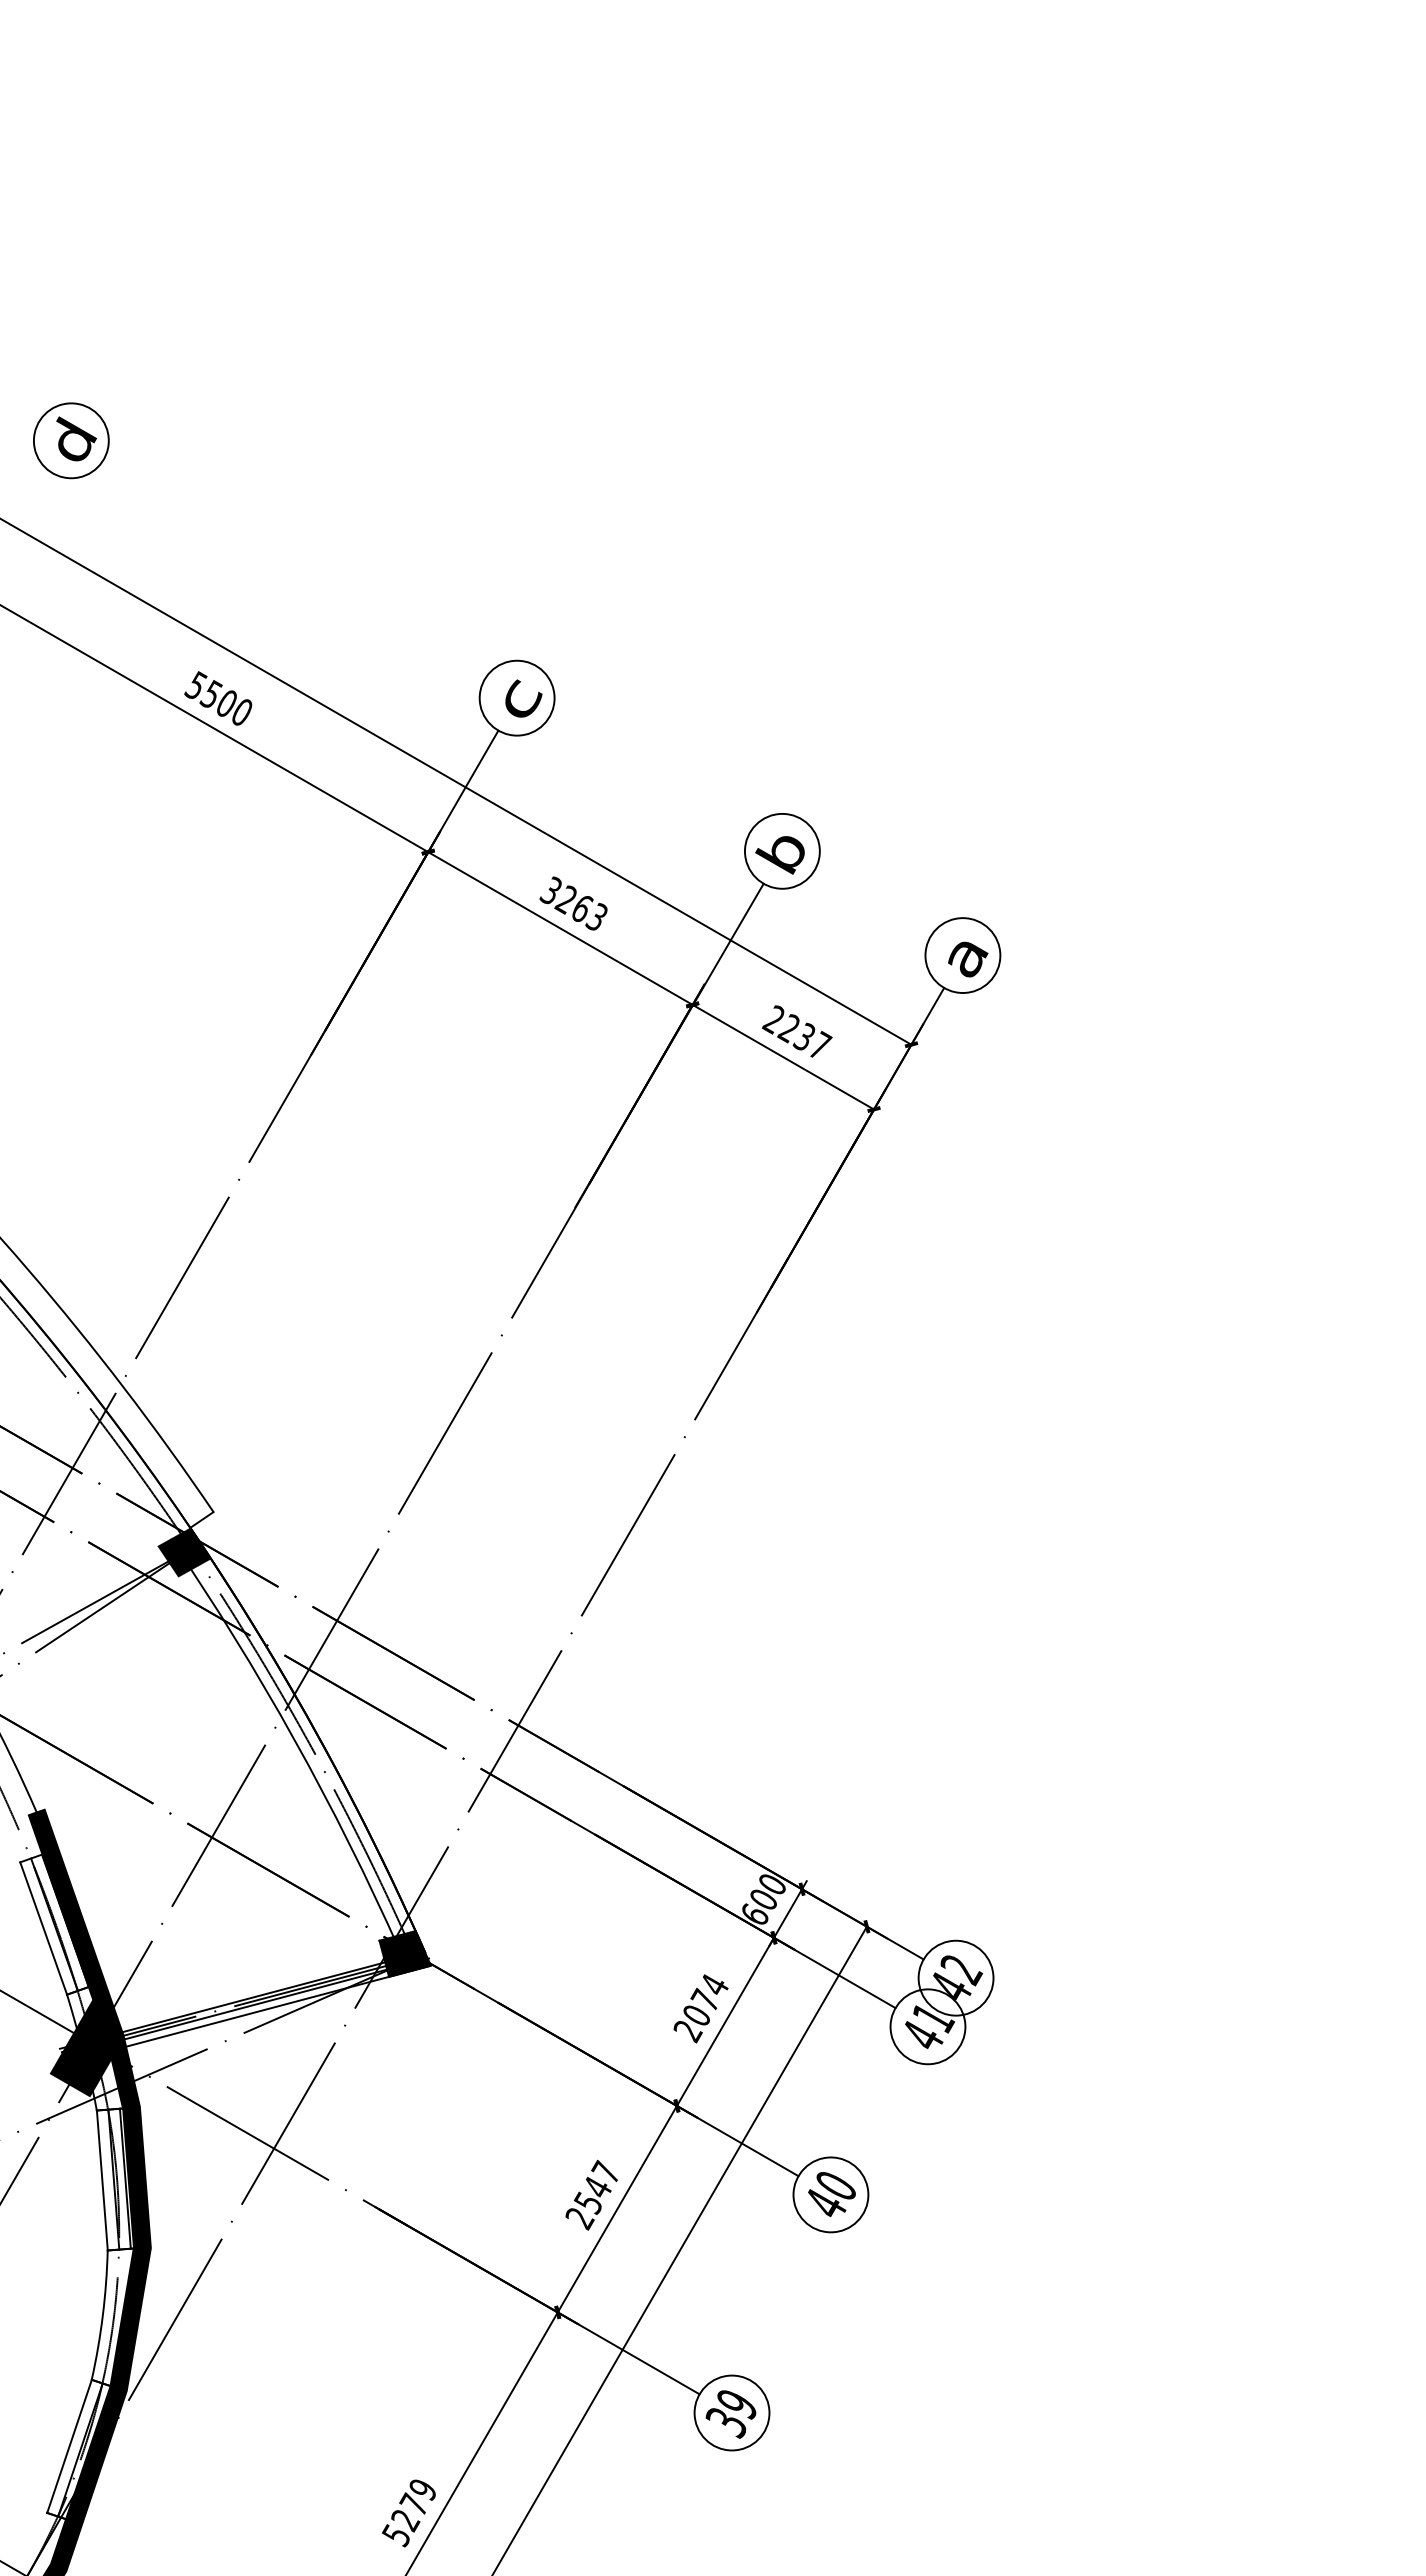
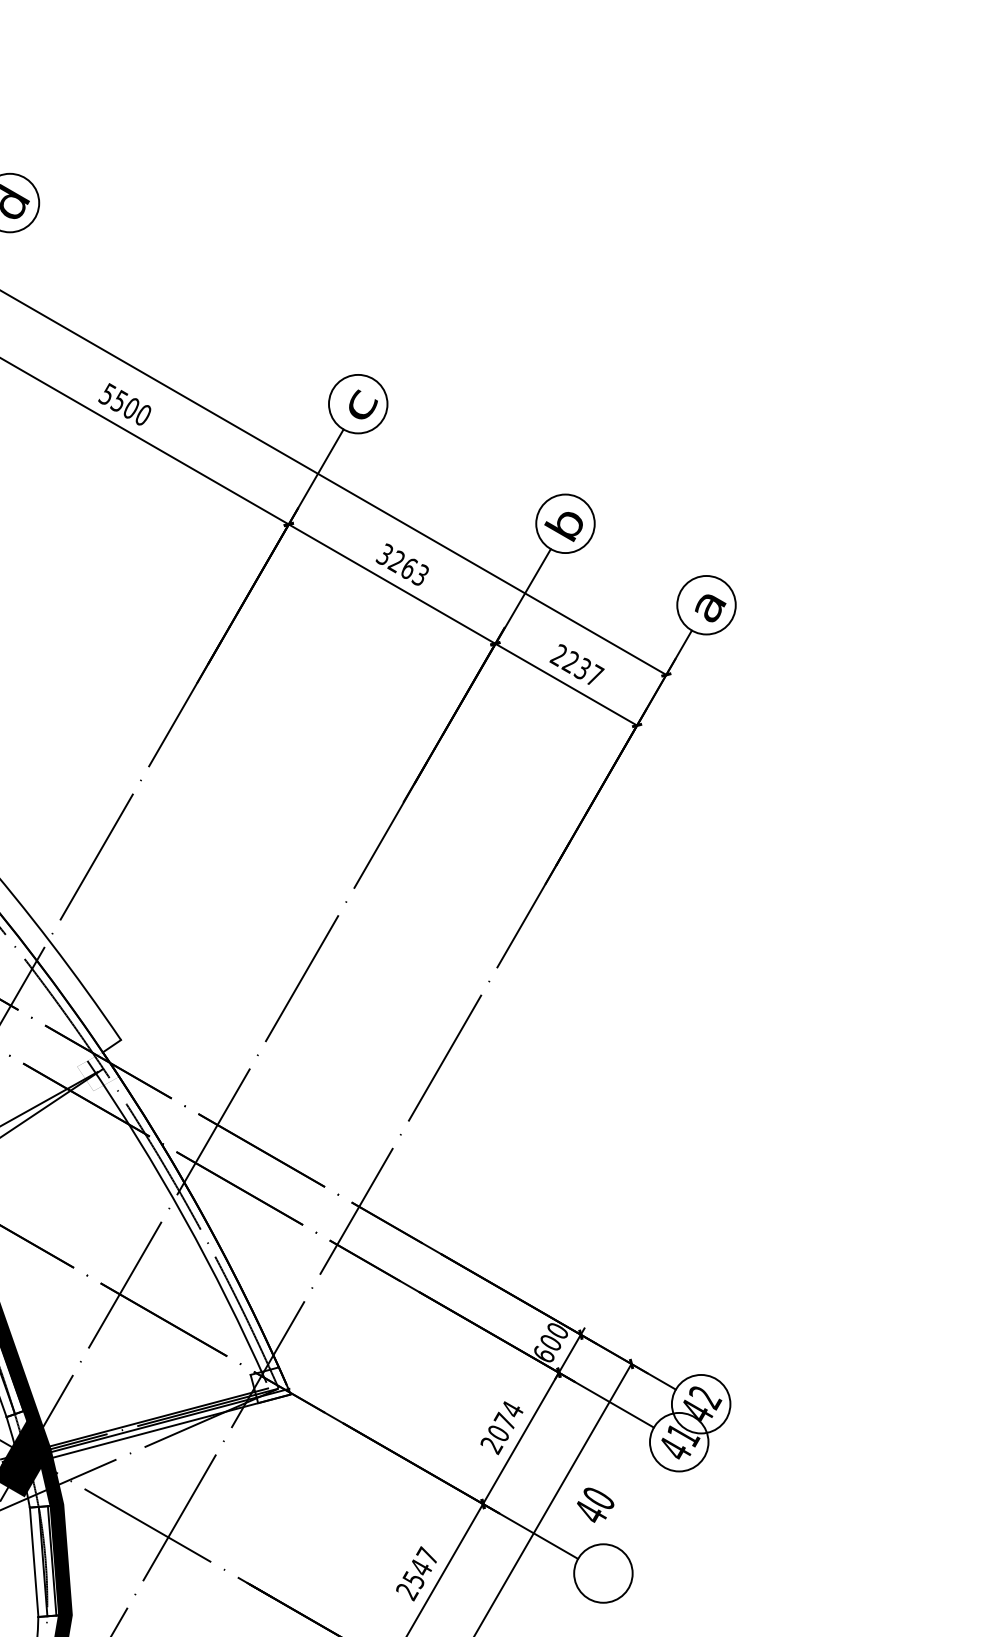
fill: (184, 1552) -> (98, 1071), removed
fill: (404, 1953) -> (270, 1384), removed
text: (831, 2194) -> (595, 1505), moved

